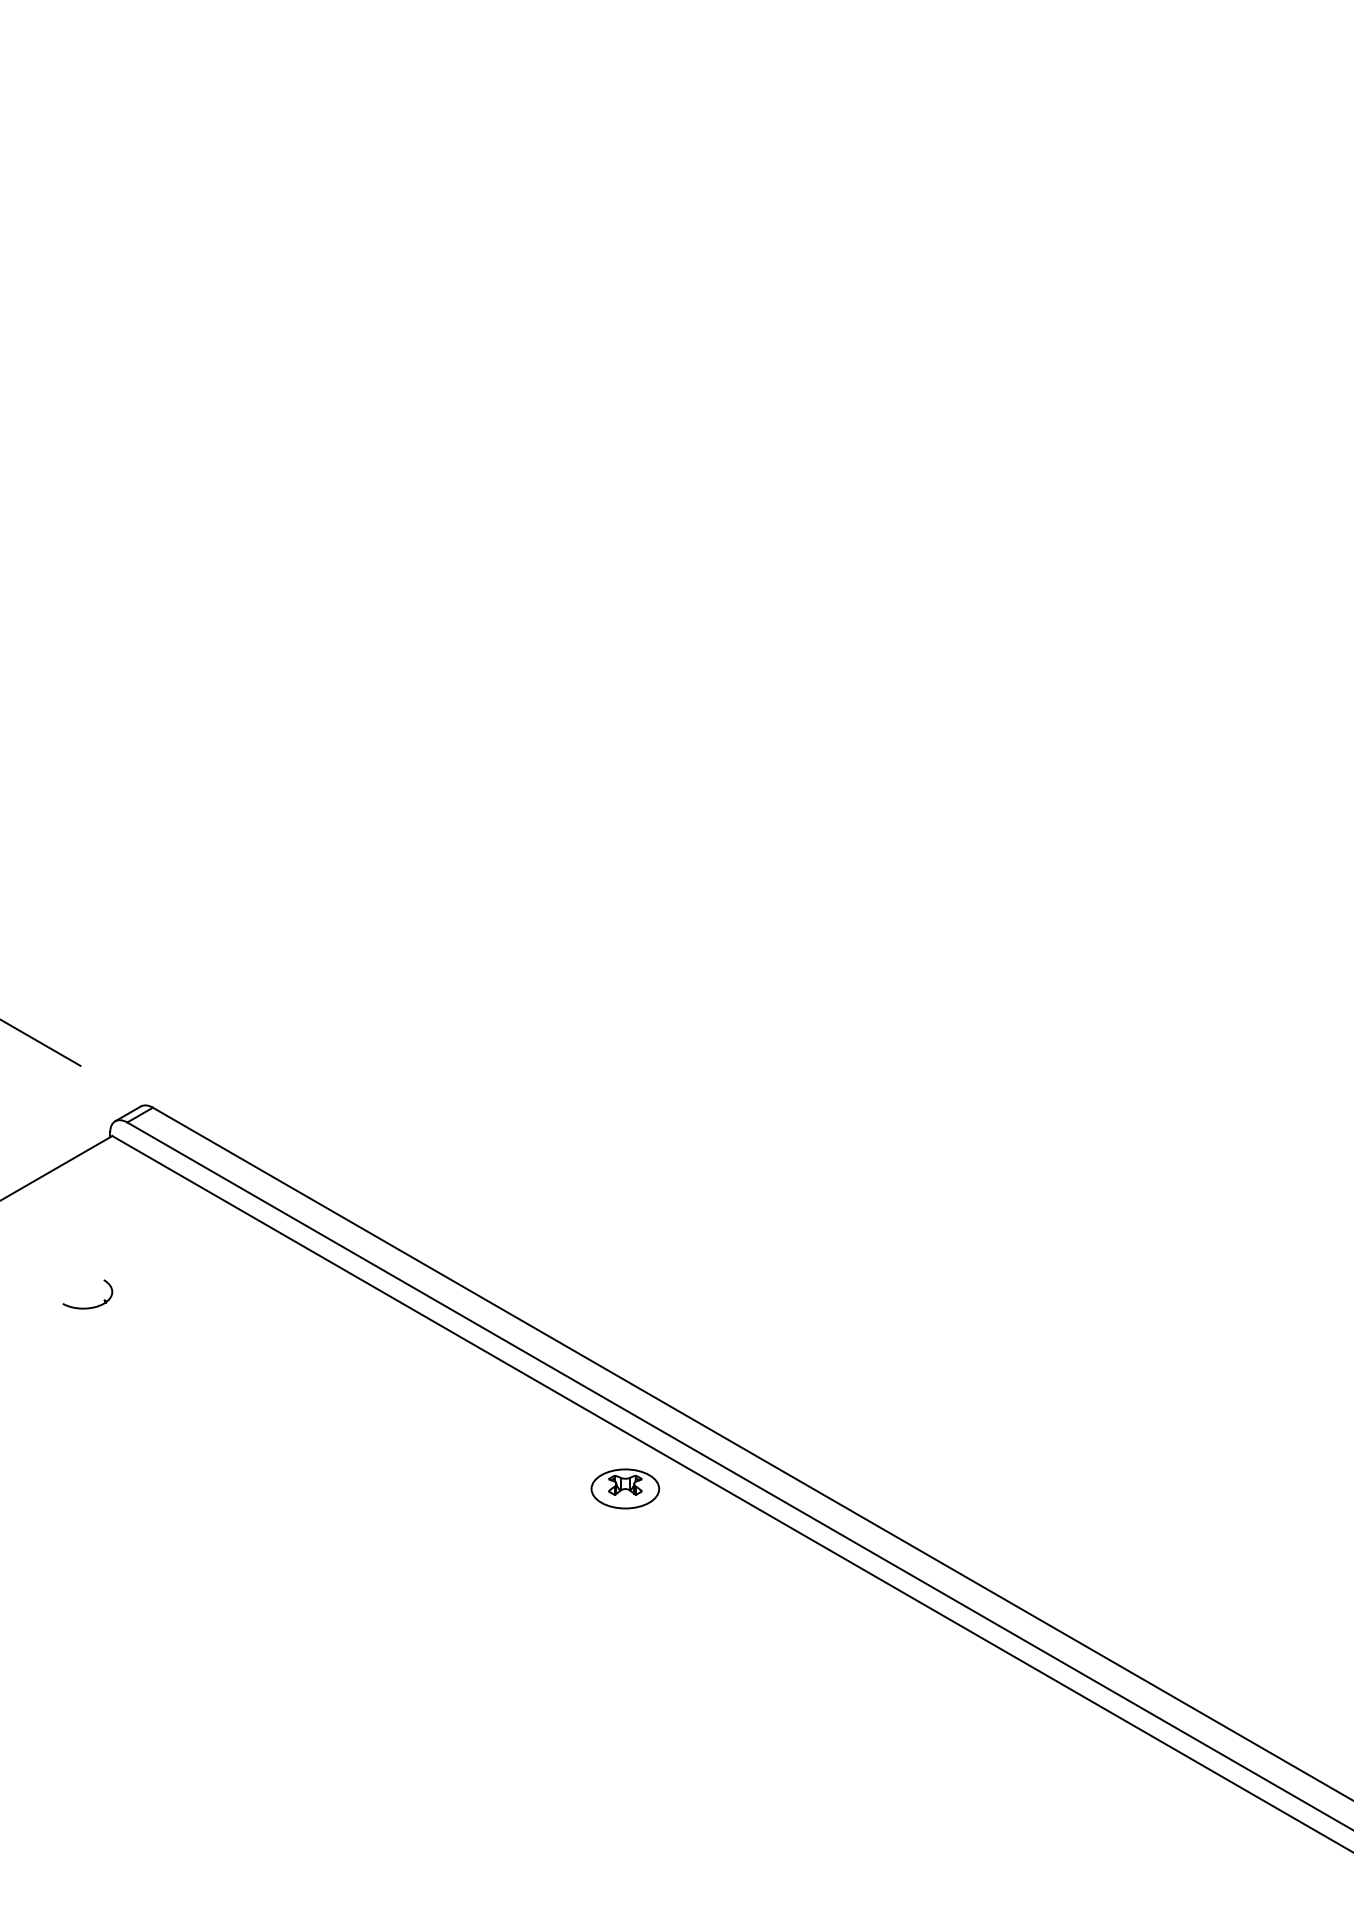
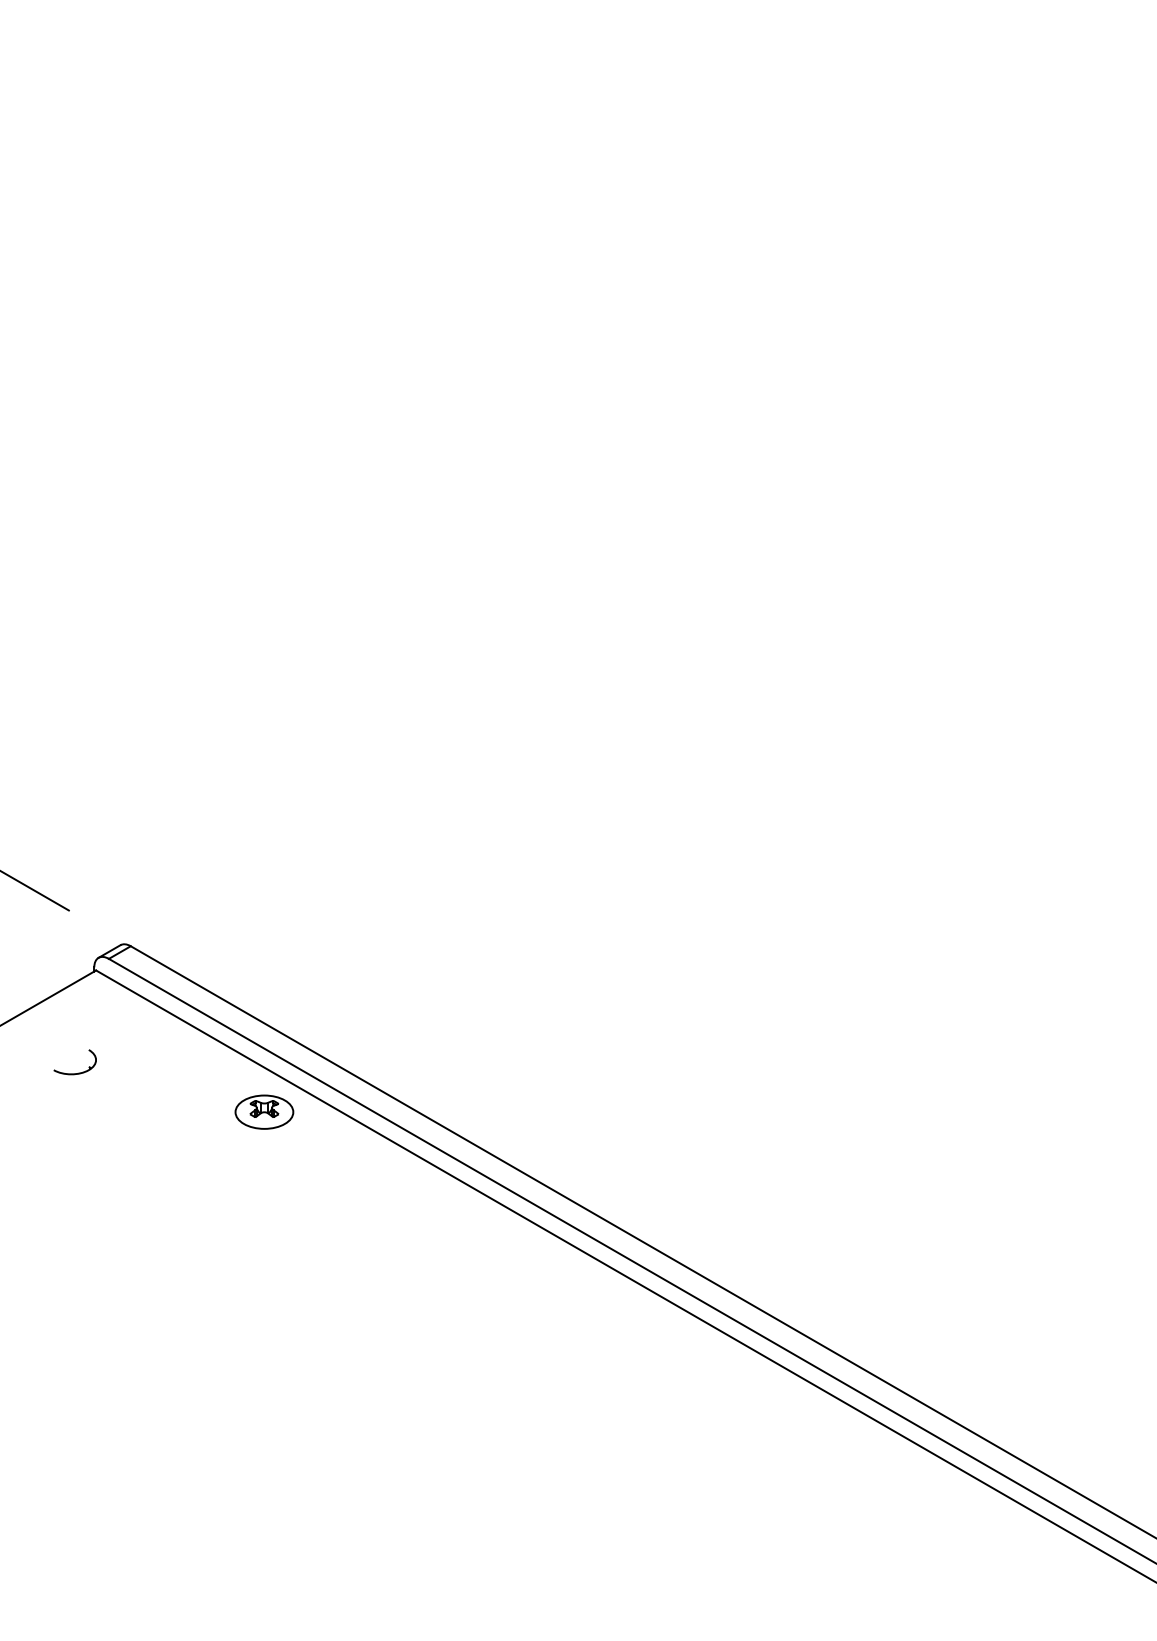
part: (92, 1306) -> (79, 1072), moved
part: (625, 1488) -> (264, 1111), moved

